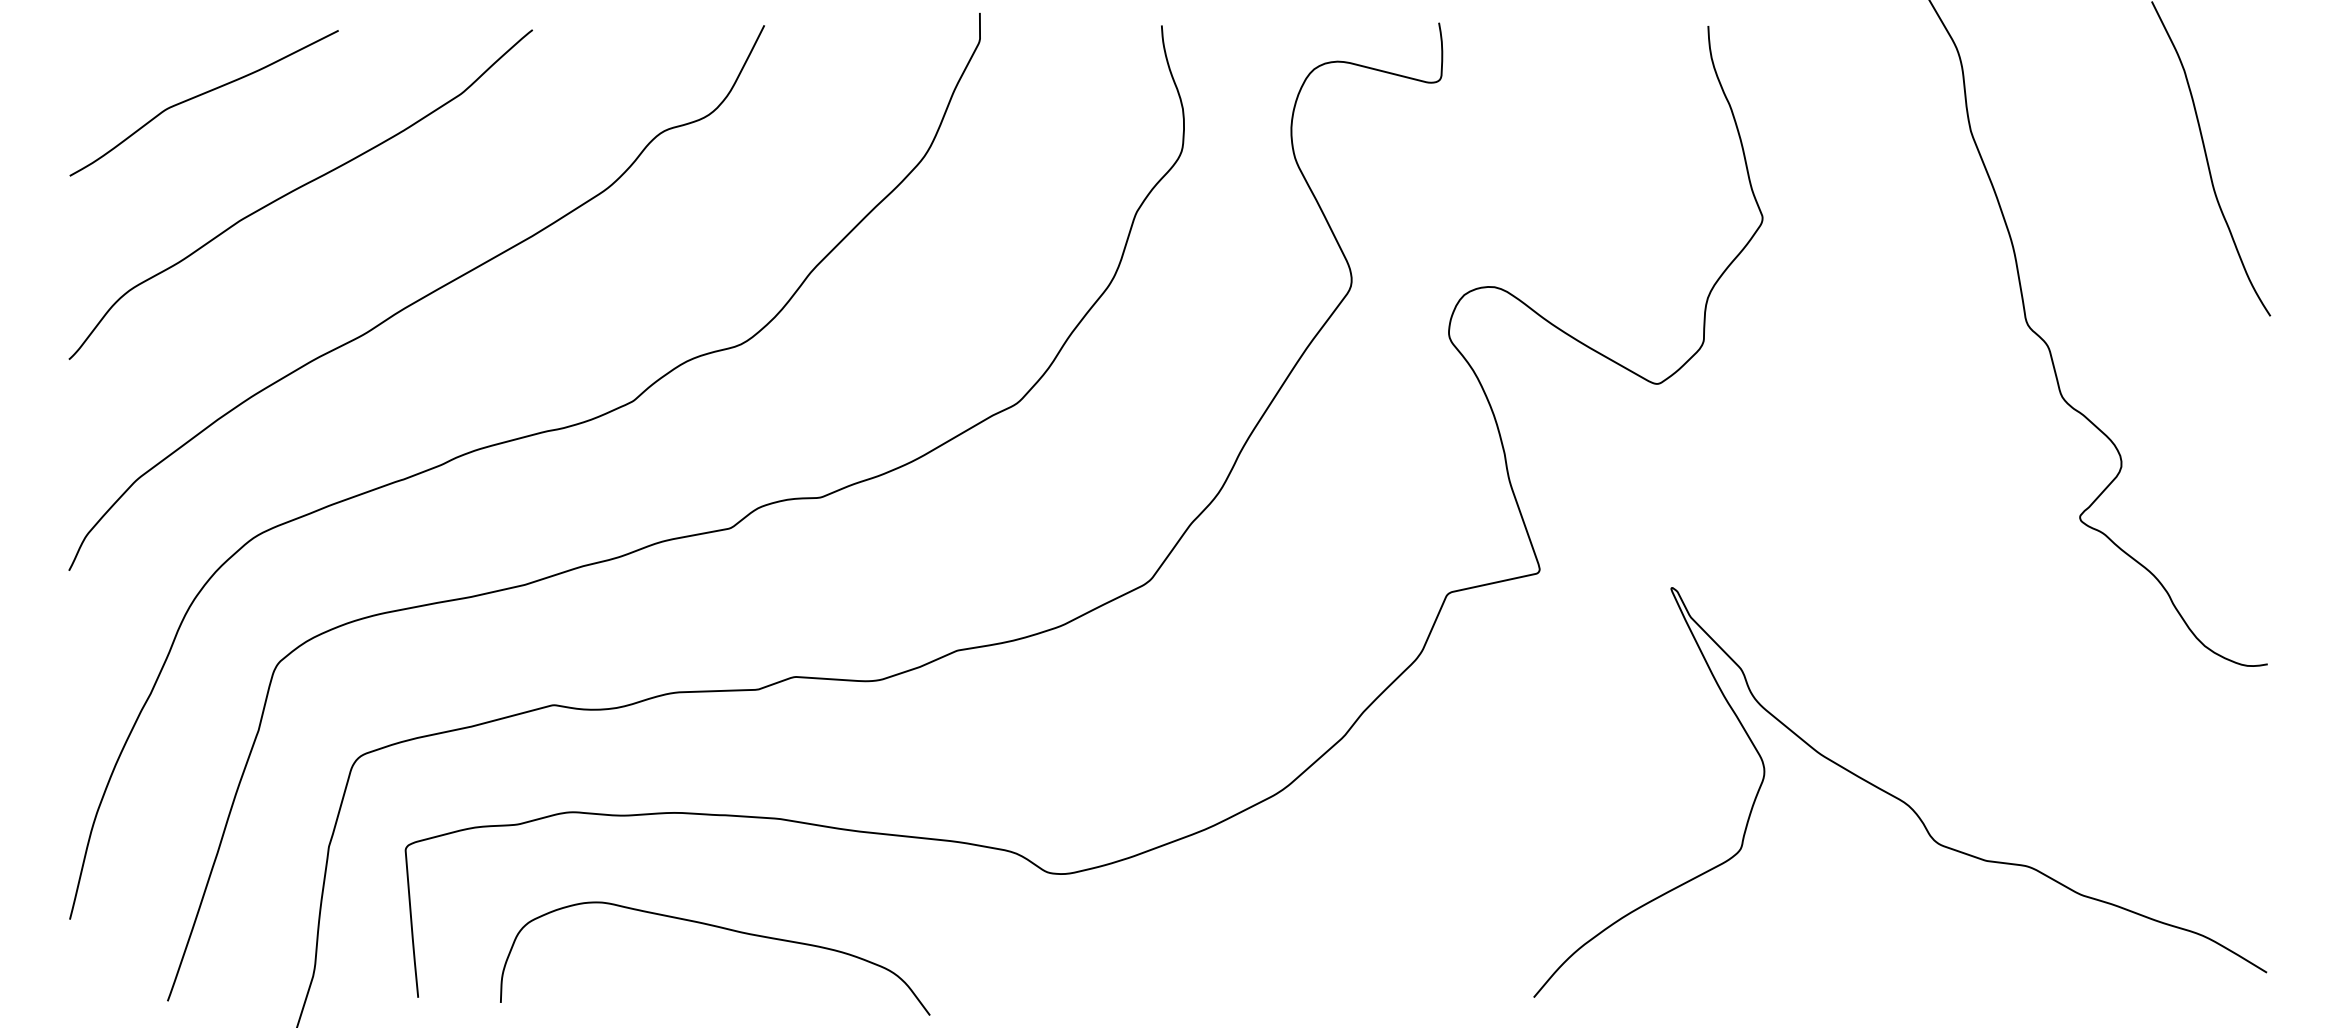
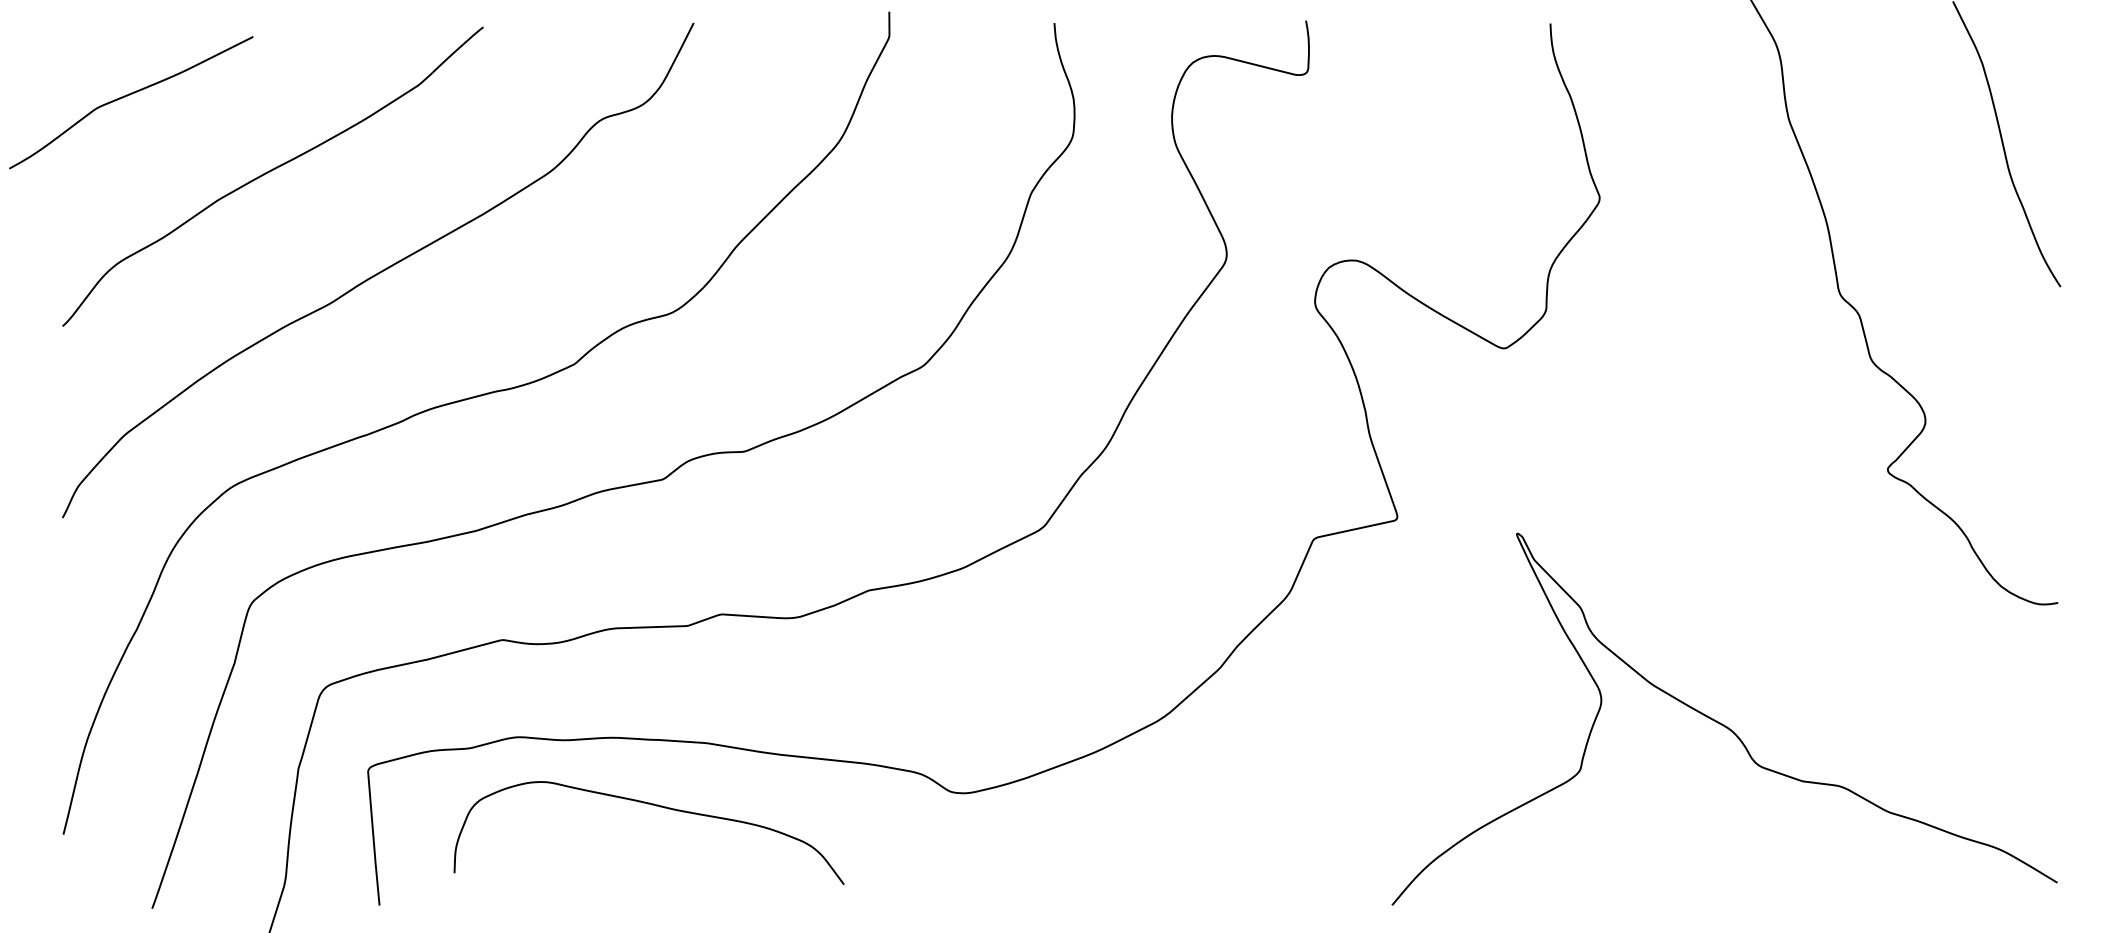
curve: (203, 95) -> (130, 95), moved
curve: (723, 929) -> (656, 806), moved

